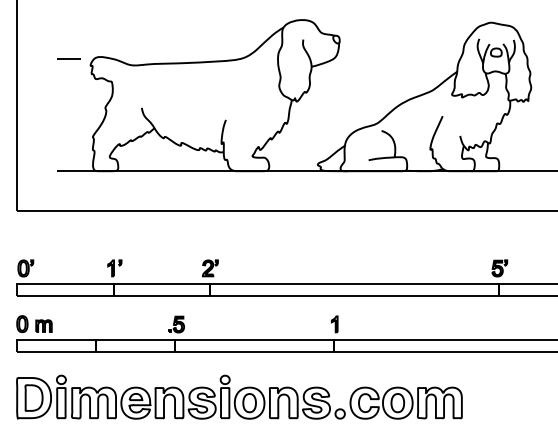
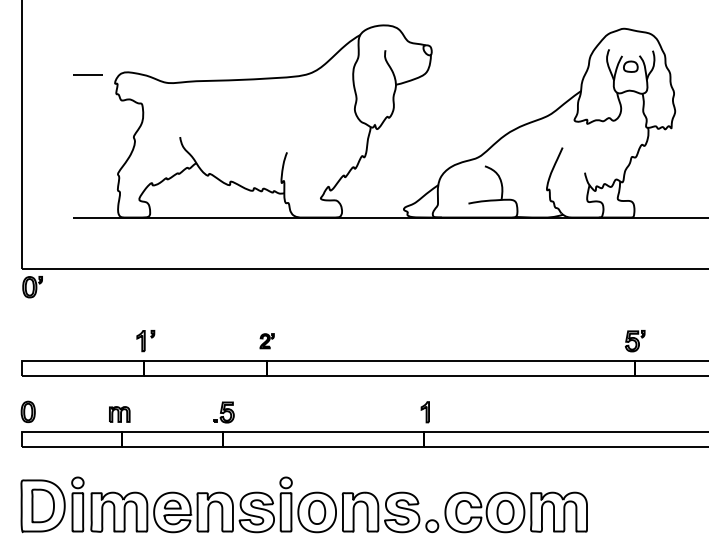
part: (25, 268) -> (32, 287), moved
part: (209, 268) -> (266, 341), size x0.7
part: (43, 326) -> (119, 414), moved

